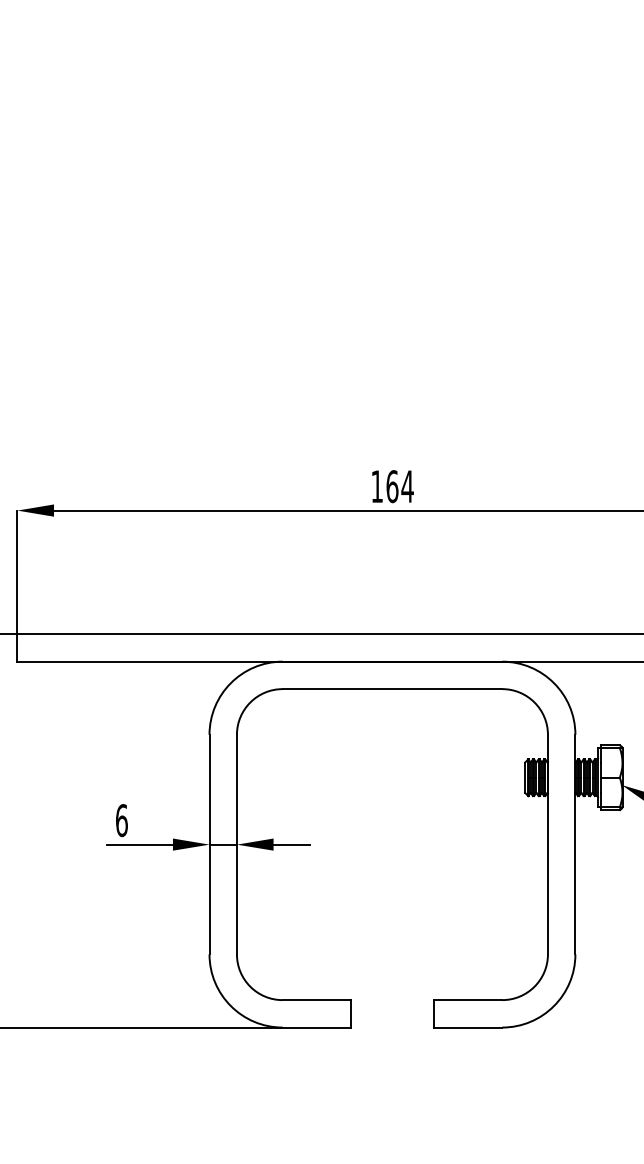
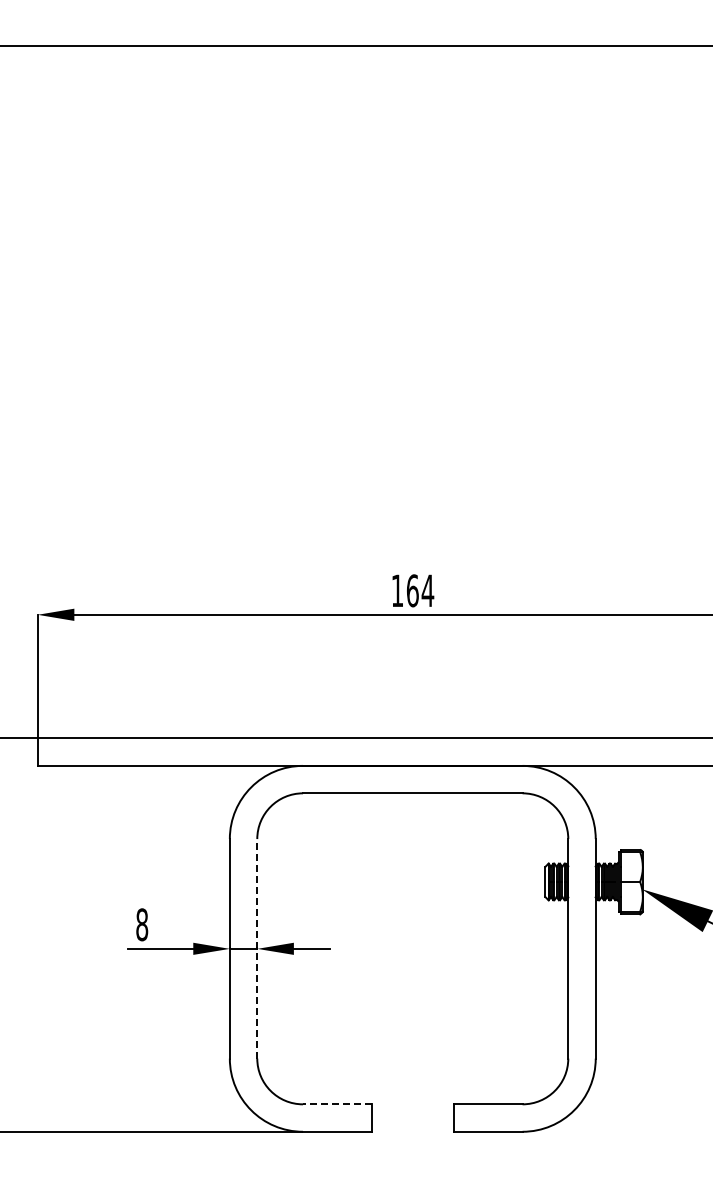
text: (122, 820) -> (142, 924), 6 -> 8
line: (237, 844) -> (257, 948), solid -> dashed
line: (316, 1000) -> (336, 1104), solid -> dashed

